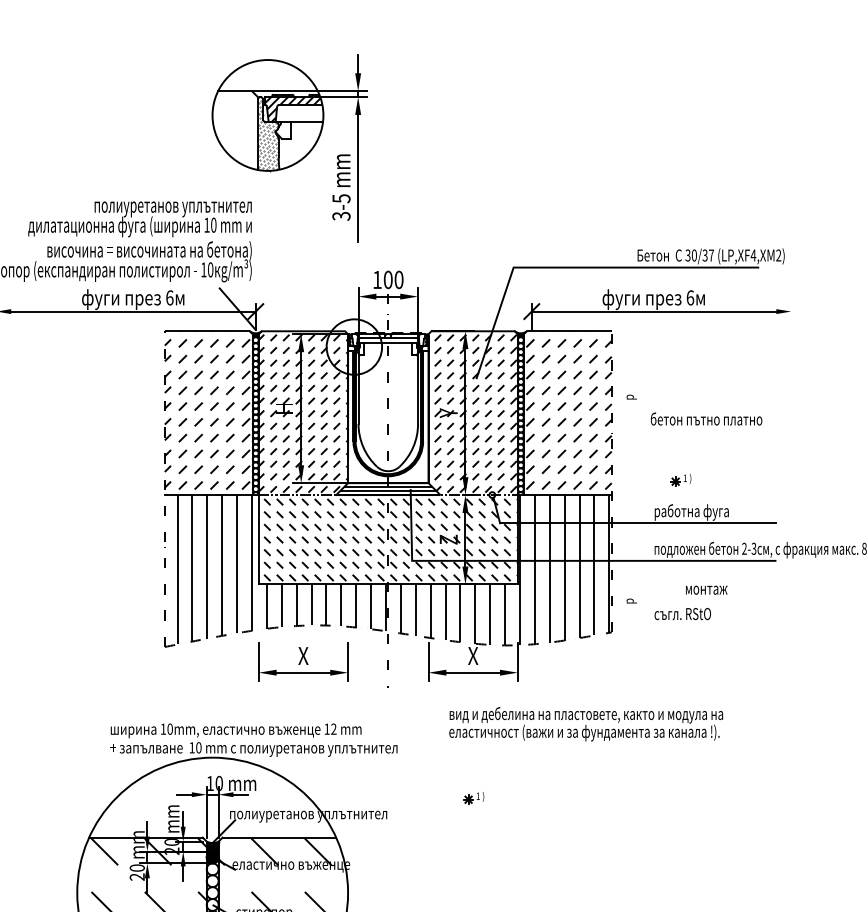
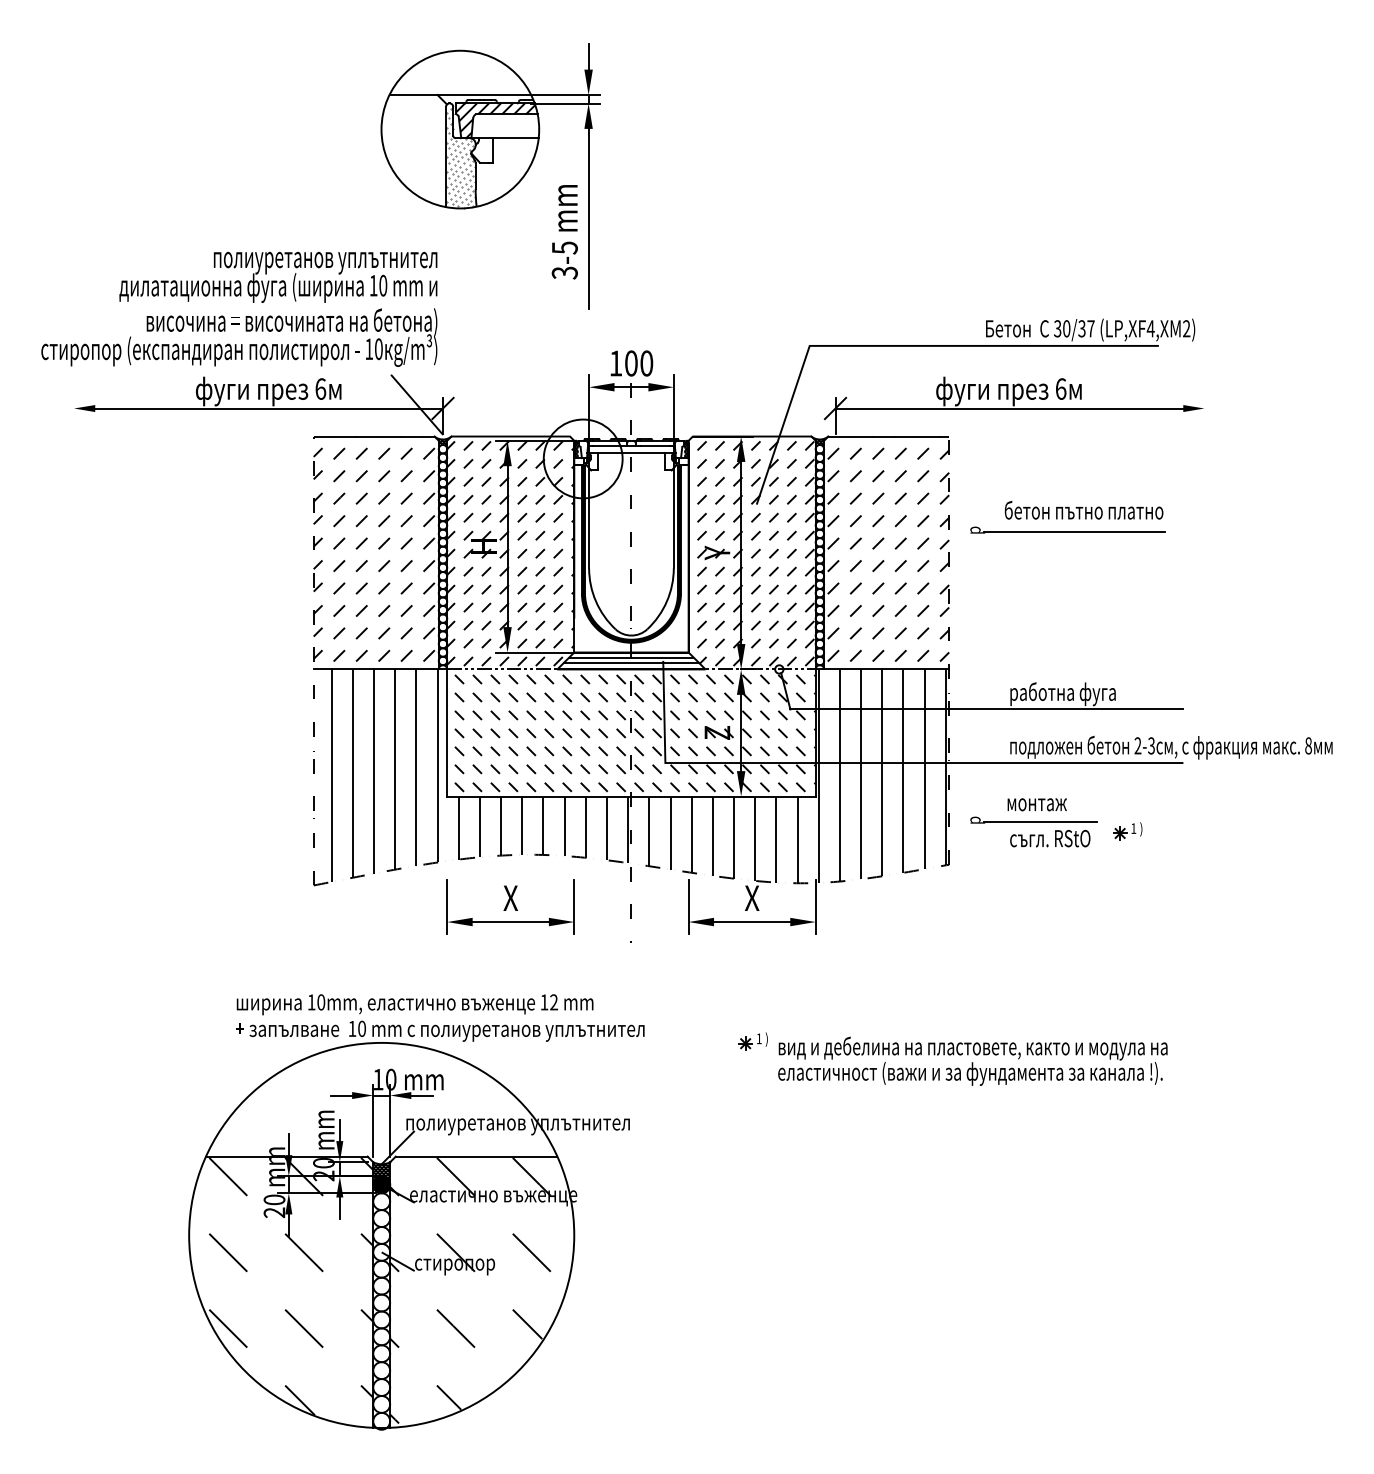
line: (699, 398) -> (1073, 531), added
text: (706, 419) -> (1083, 510), moved
part: (680, 480) -> (1127, 831), moved
text: (706, 590) -> (1036, 804), moved
line: (675, 601) -> (1040, 821), added
text: (585, 723) -> (972, 1060), moved
part: (473, 798) -> (752, 1041), moved

